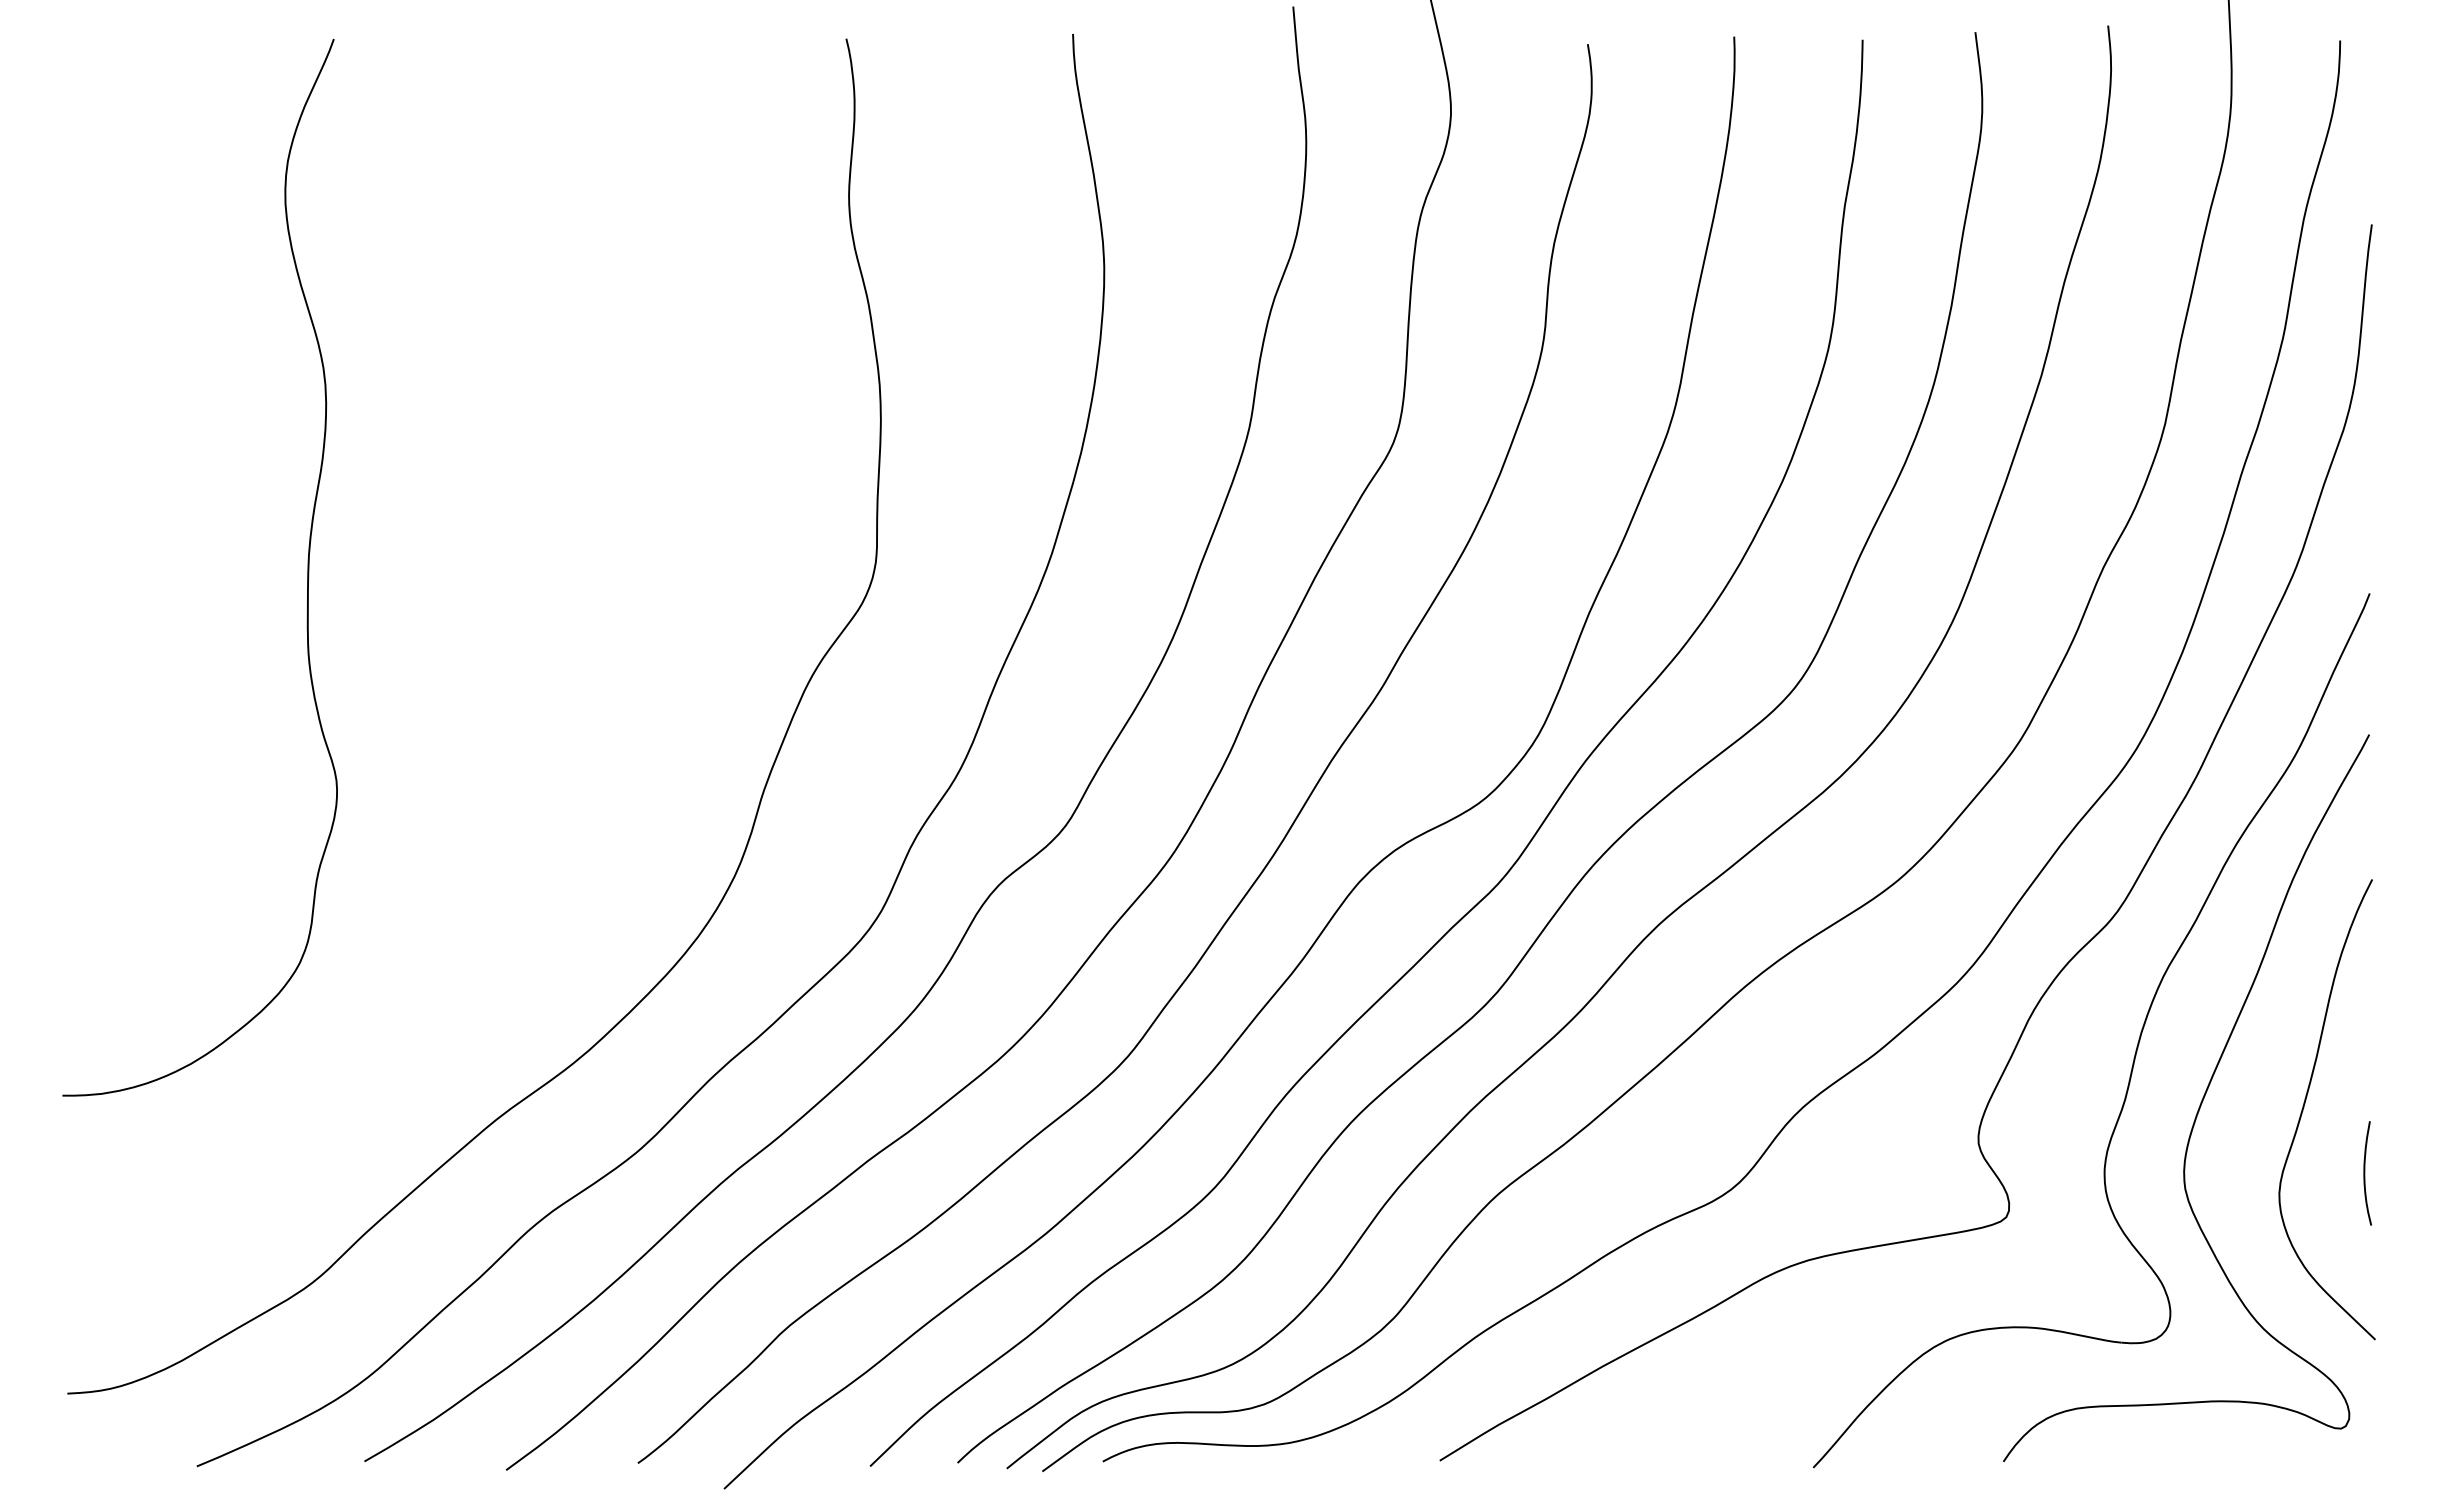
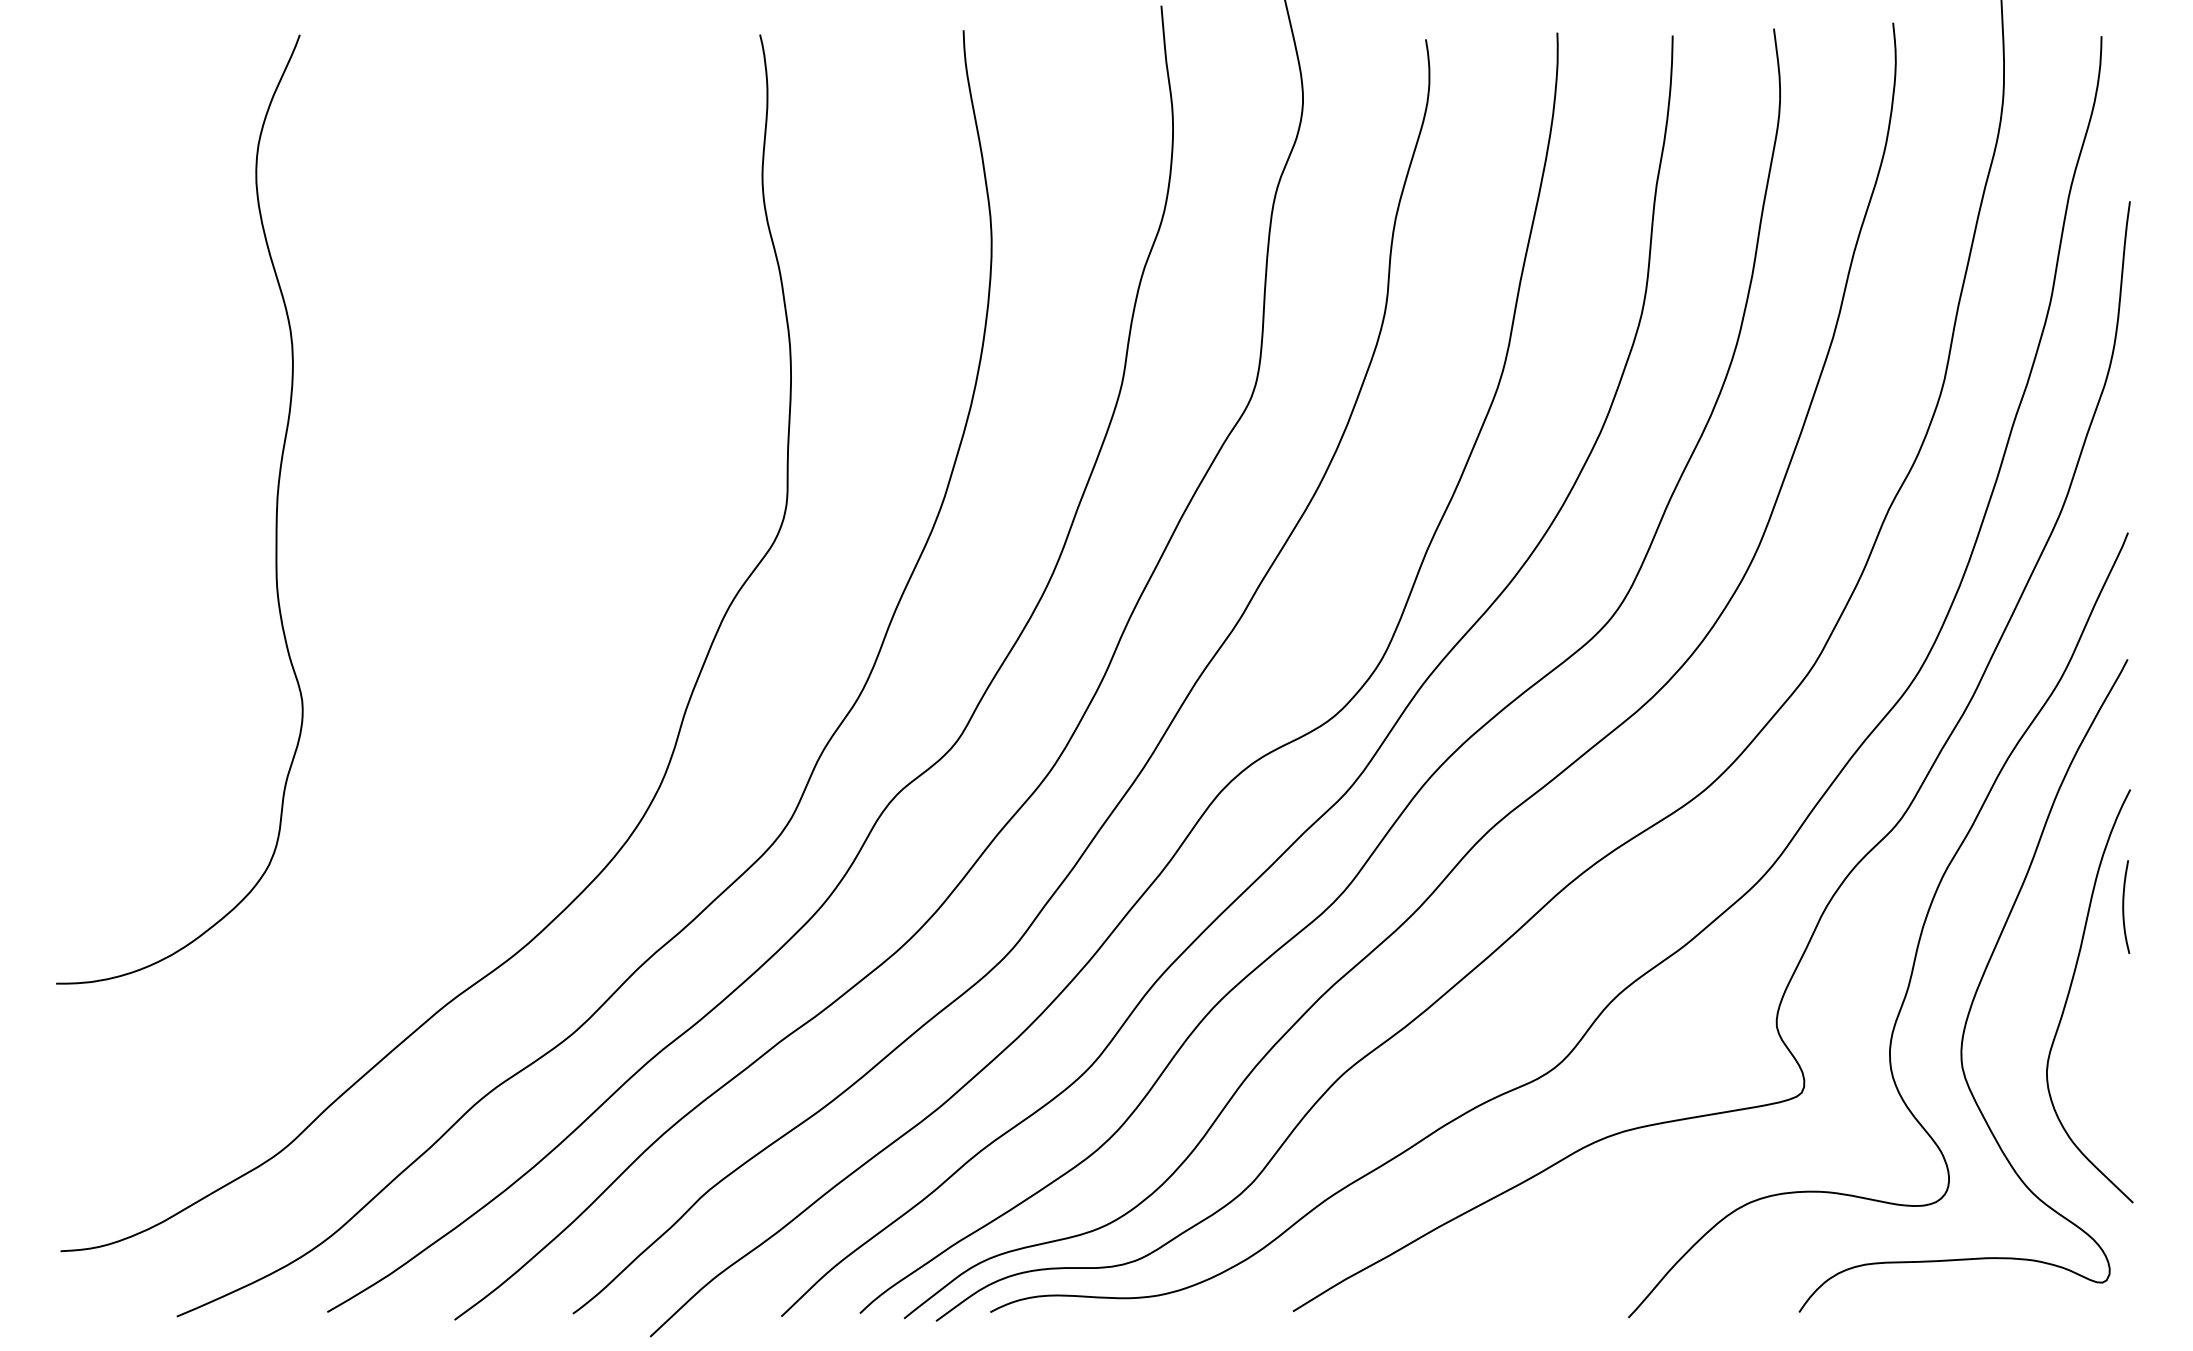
curve: (2365, 1173) -> (2124, 907), moved

